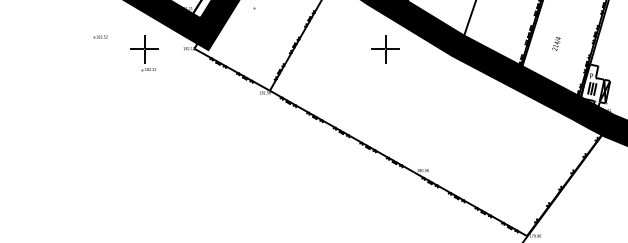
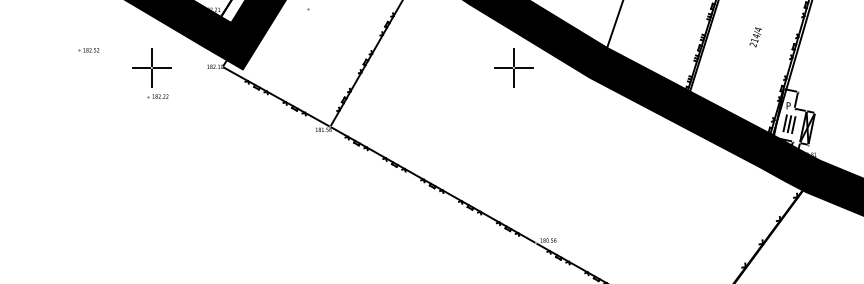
text: (556, 43) -> (755, 36), moved
part: (385, 49) -> (513, 68), moved

